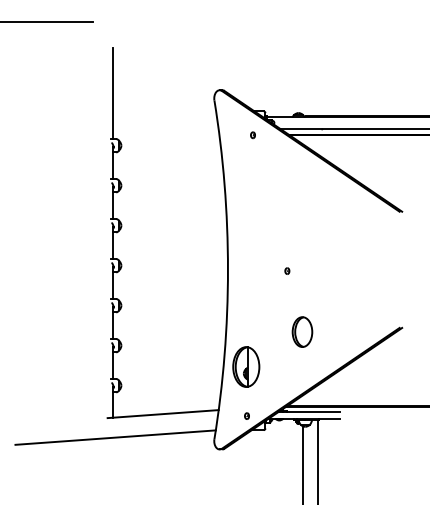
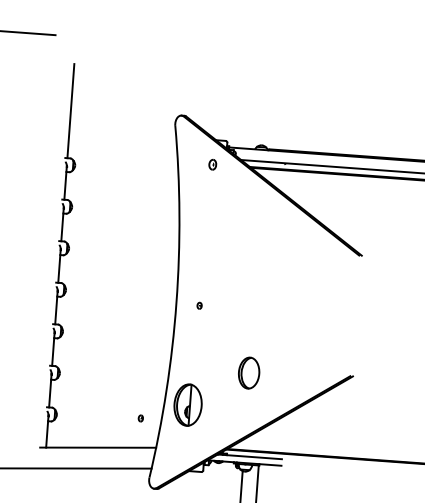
part: (252, 135) -> (212, 165), size x1.6
part: (287, 270) -> (199, 305), moved
part: (246, 415) -> (140, 417), moved

